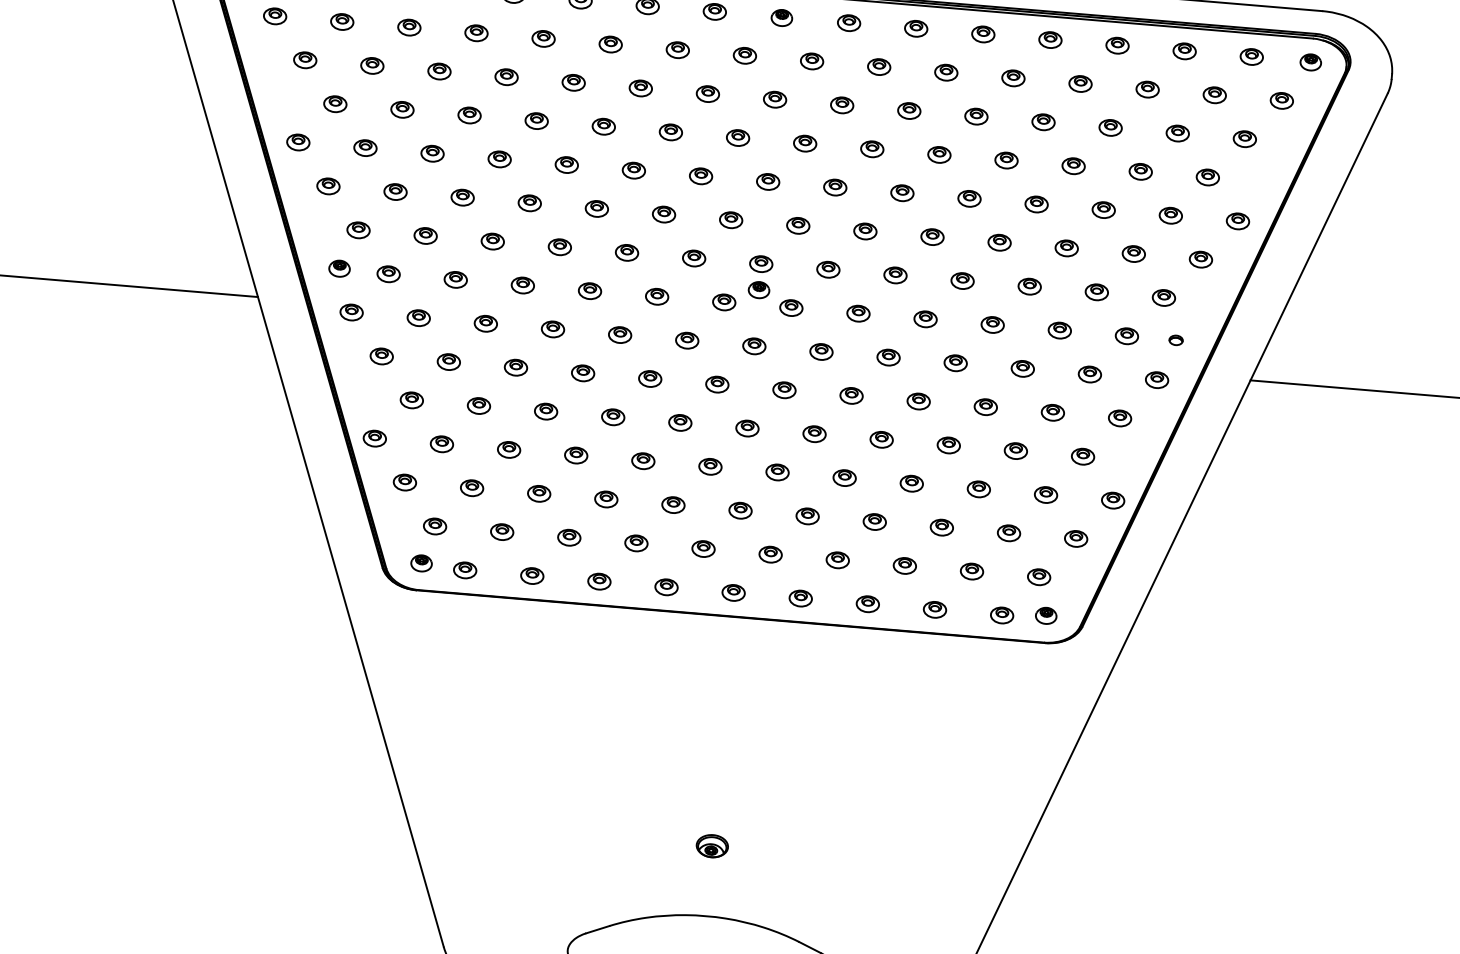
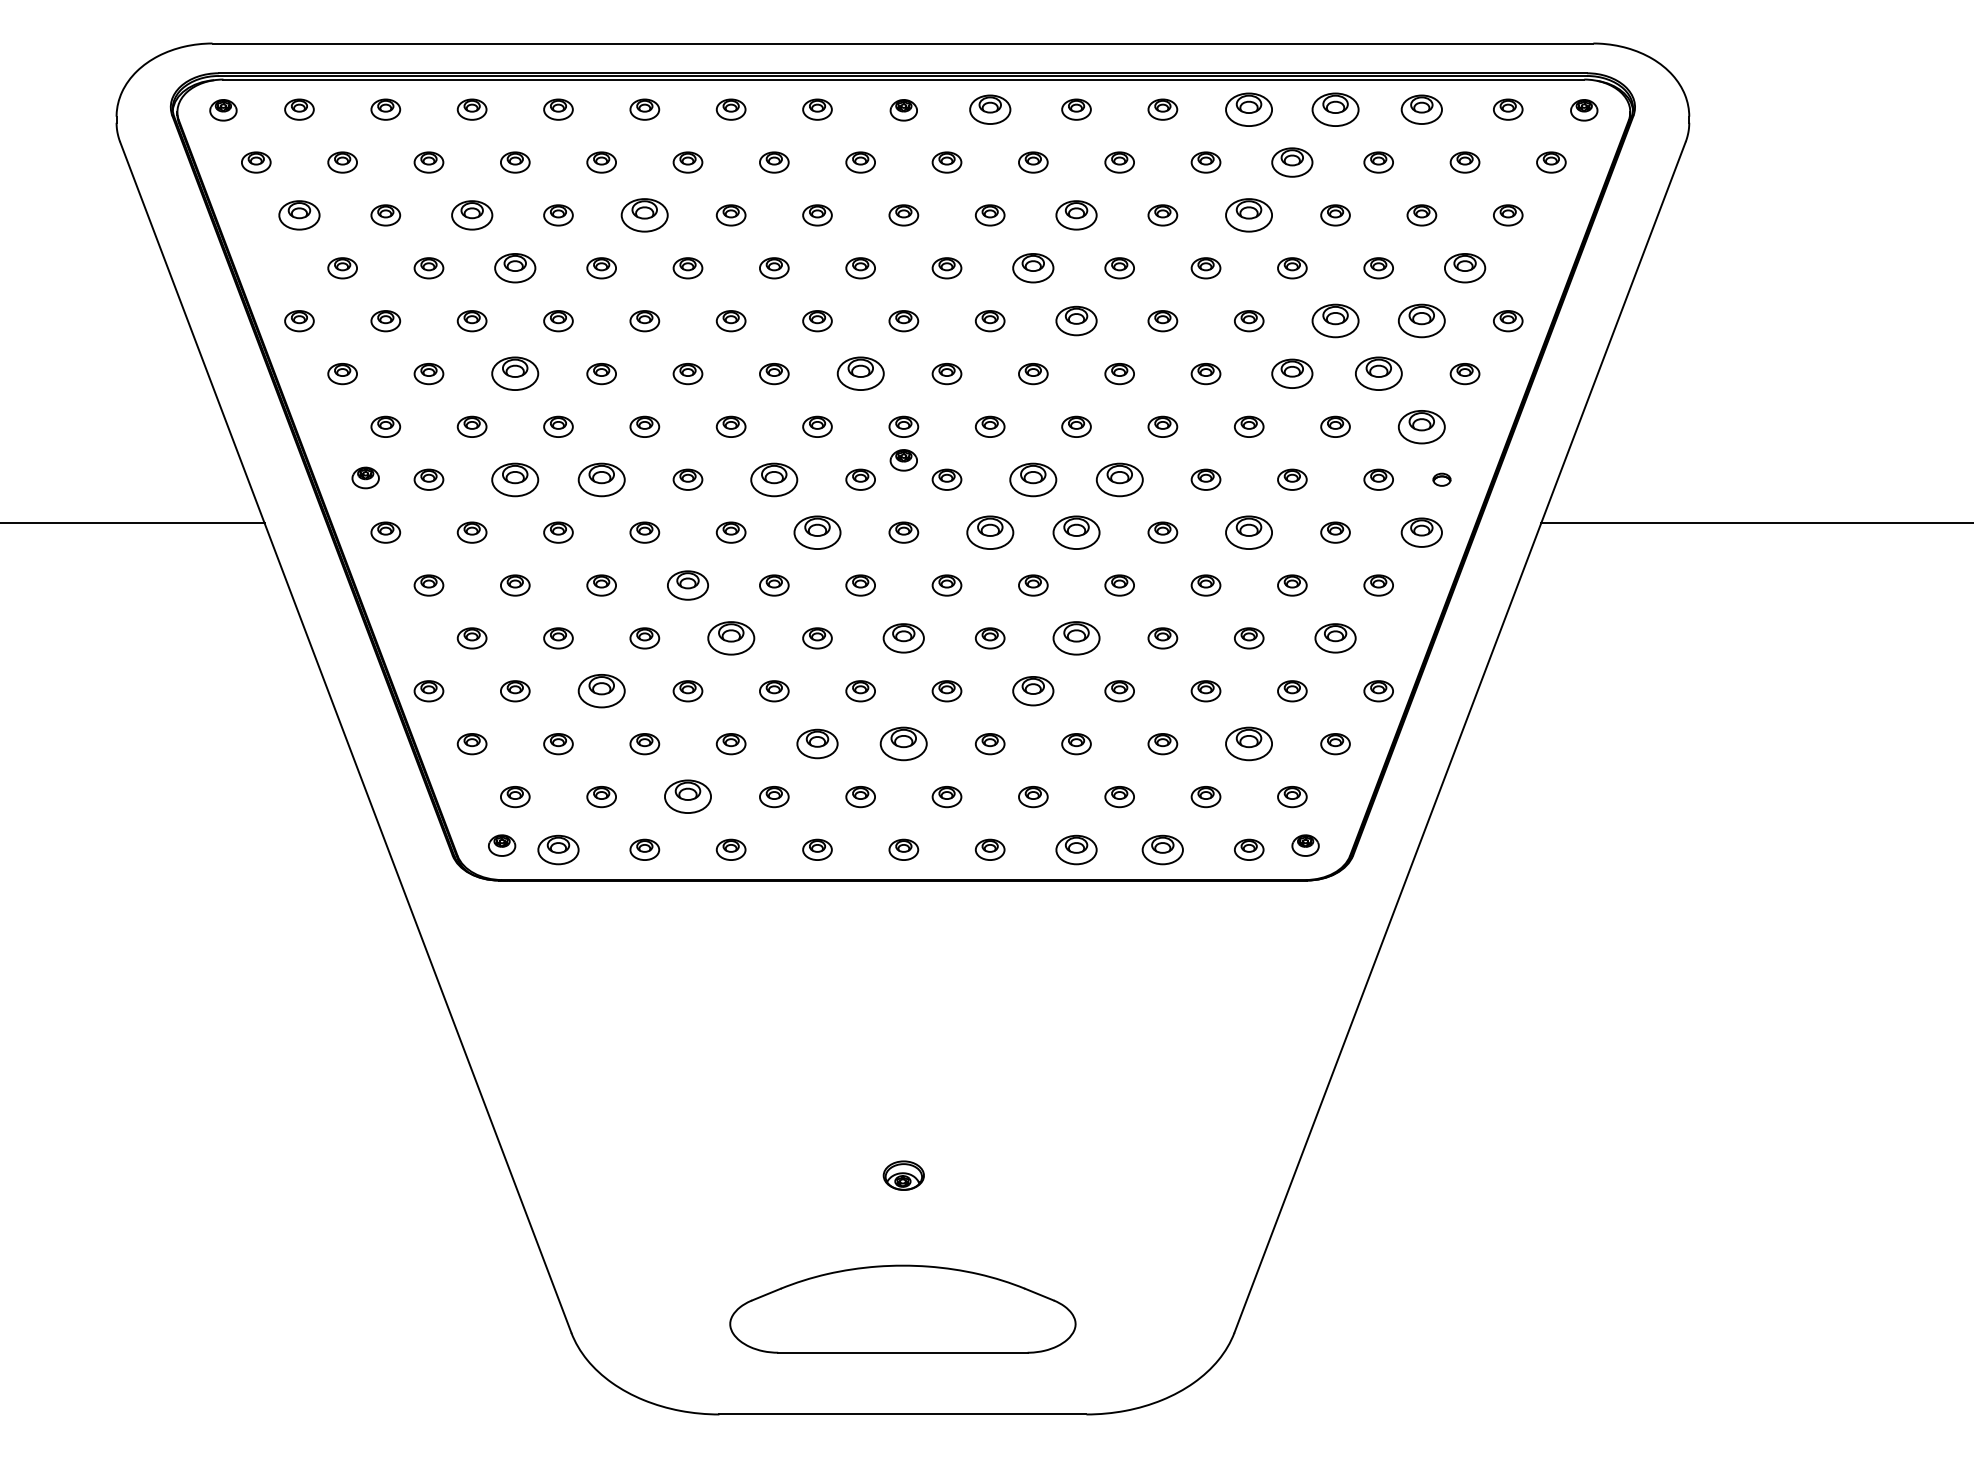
part: (848, 23) -> (989, 109), size x1.4
part: (1050, 39) -> (1249, 109), size x1.6
part: (1117, 45) -> (1335, 109), size x1.6
part: (1184, 51) -> (1421, 109), size x1.4
part: (305, 60) -> (299, 215), size x1.4
part: (438, 71) -> (471, 215), size x1.4
part: (573, 82) -> (644, 215), size x1.6
part: (1080, 83) -> (1292, 162), size x1.4
part: (909, 111) -> (1076, 215), size x1.4
part: (469, 115) -> (515, 268), size x1.4
part: (1043, 122) -> (1249, 215), size x1.6
part: (872, 149) -> (1033, 268), size x1.4
part: (1207, 177) -> (1464, 268), size x1.4
part: (902, 193) -> (1076, 321), size x1.4
part: (462, 198) -> (515, 374), size x1.6
part: (1103, 210) -> (1335, 321), size x1.6
part: (1170, 216) -> (1421, 321), size x1.6
part: (730, 220) -> (860, 374), size x1.6
part: (1066, 248) -> (1292, 374), size x1.4
part: (1133, 254) -> (1378, 374), size x1.6
part: (455, 279) -> (515, 479), size x1.6
part: (522, 285) -> (601, 479), size x1.6
part: (657, 296) -> (774, 479), size x1.6
part: (1163, 297) -> (1421, 426), size x1.6
part: (858, 313) -> (1033, 479), size x1.6
part: (925, 319) -> (1119, 479), size x1.6
part: (687, 340) -> (817, 532), size x1.6
part: (820, 351) -> (989, 532), size x1.6
part: (888, 357) -> (1076, 532), size x1.6
part: (1023, 368) -> (1249, 532), size x1.6
part: (582, 373) -> (687, 585), size x1.4
part: (1156, 380) -> (1421, 532), size x1.4
part: (612, 417) -> (730, 638), size x1.6
part: (747, 428) -> (903, 638), size x1.4
part: (881, 439) -> (1076, 638), size x1.6
part: (508, 450) -> (601, 691), size x1.6
part: (1082, 456) -> (1335, 638), size x1.4
part: (844, 478) -> (1033, 691), size x1.4
part: (673, 505) -> (817, 744), size x1.4
part: (740, 511) -> (903, 744), size x1.6
part: (1009, 533) -> (1249, 744), size x1.6
part: (568, 538) -> (687, 797), size x1.6
part: (465, 570) -> (558, 849), size x1.4
part: (867, 603) -> (1076, 849), size x1.4
part: (934, 609) -> (1162, 849), size x1.4

